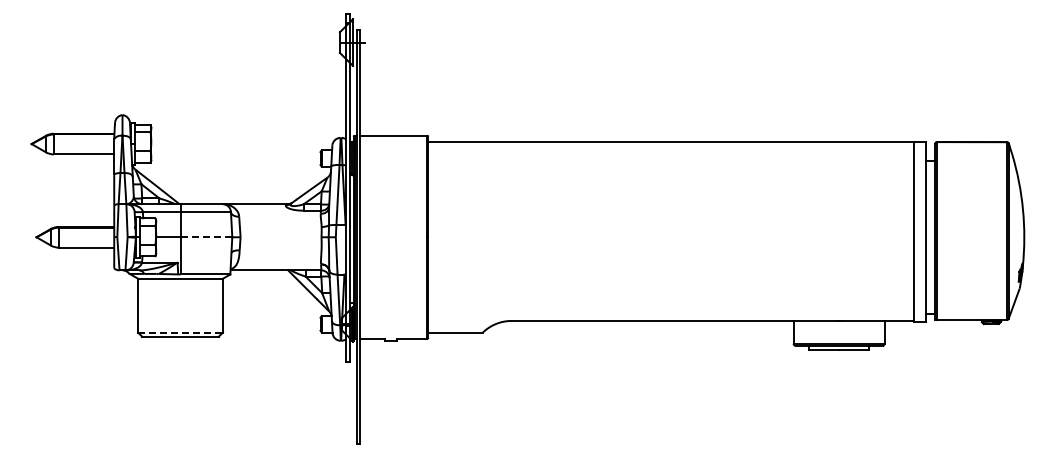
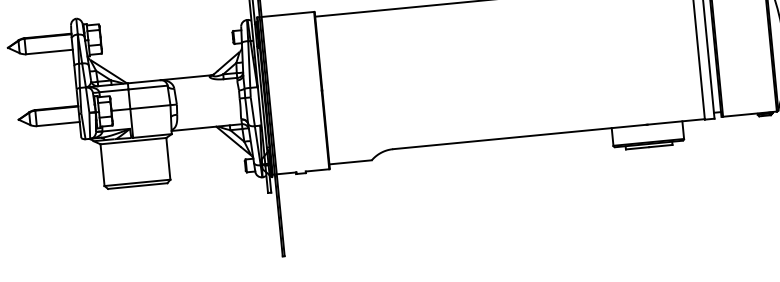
line: (206, 237) -> (150, 107), dashed -> solid
line: (181, 332) -> (138, 182), dashed -> solid

